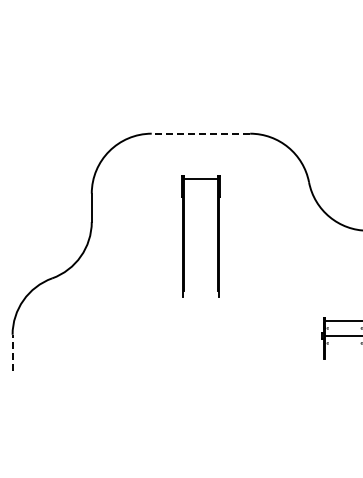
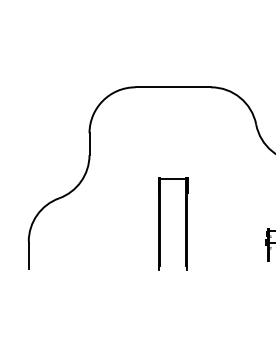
line: (200, 133) -> (172, 87), dashed -> solid
part: (184, 236) -> (160, 223), moved
line: (12, 352) -> (28, 255), dashed -> solid

